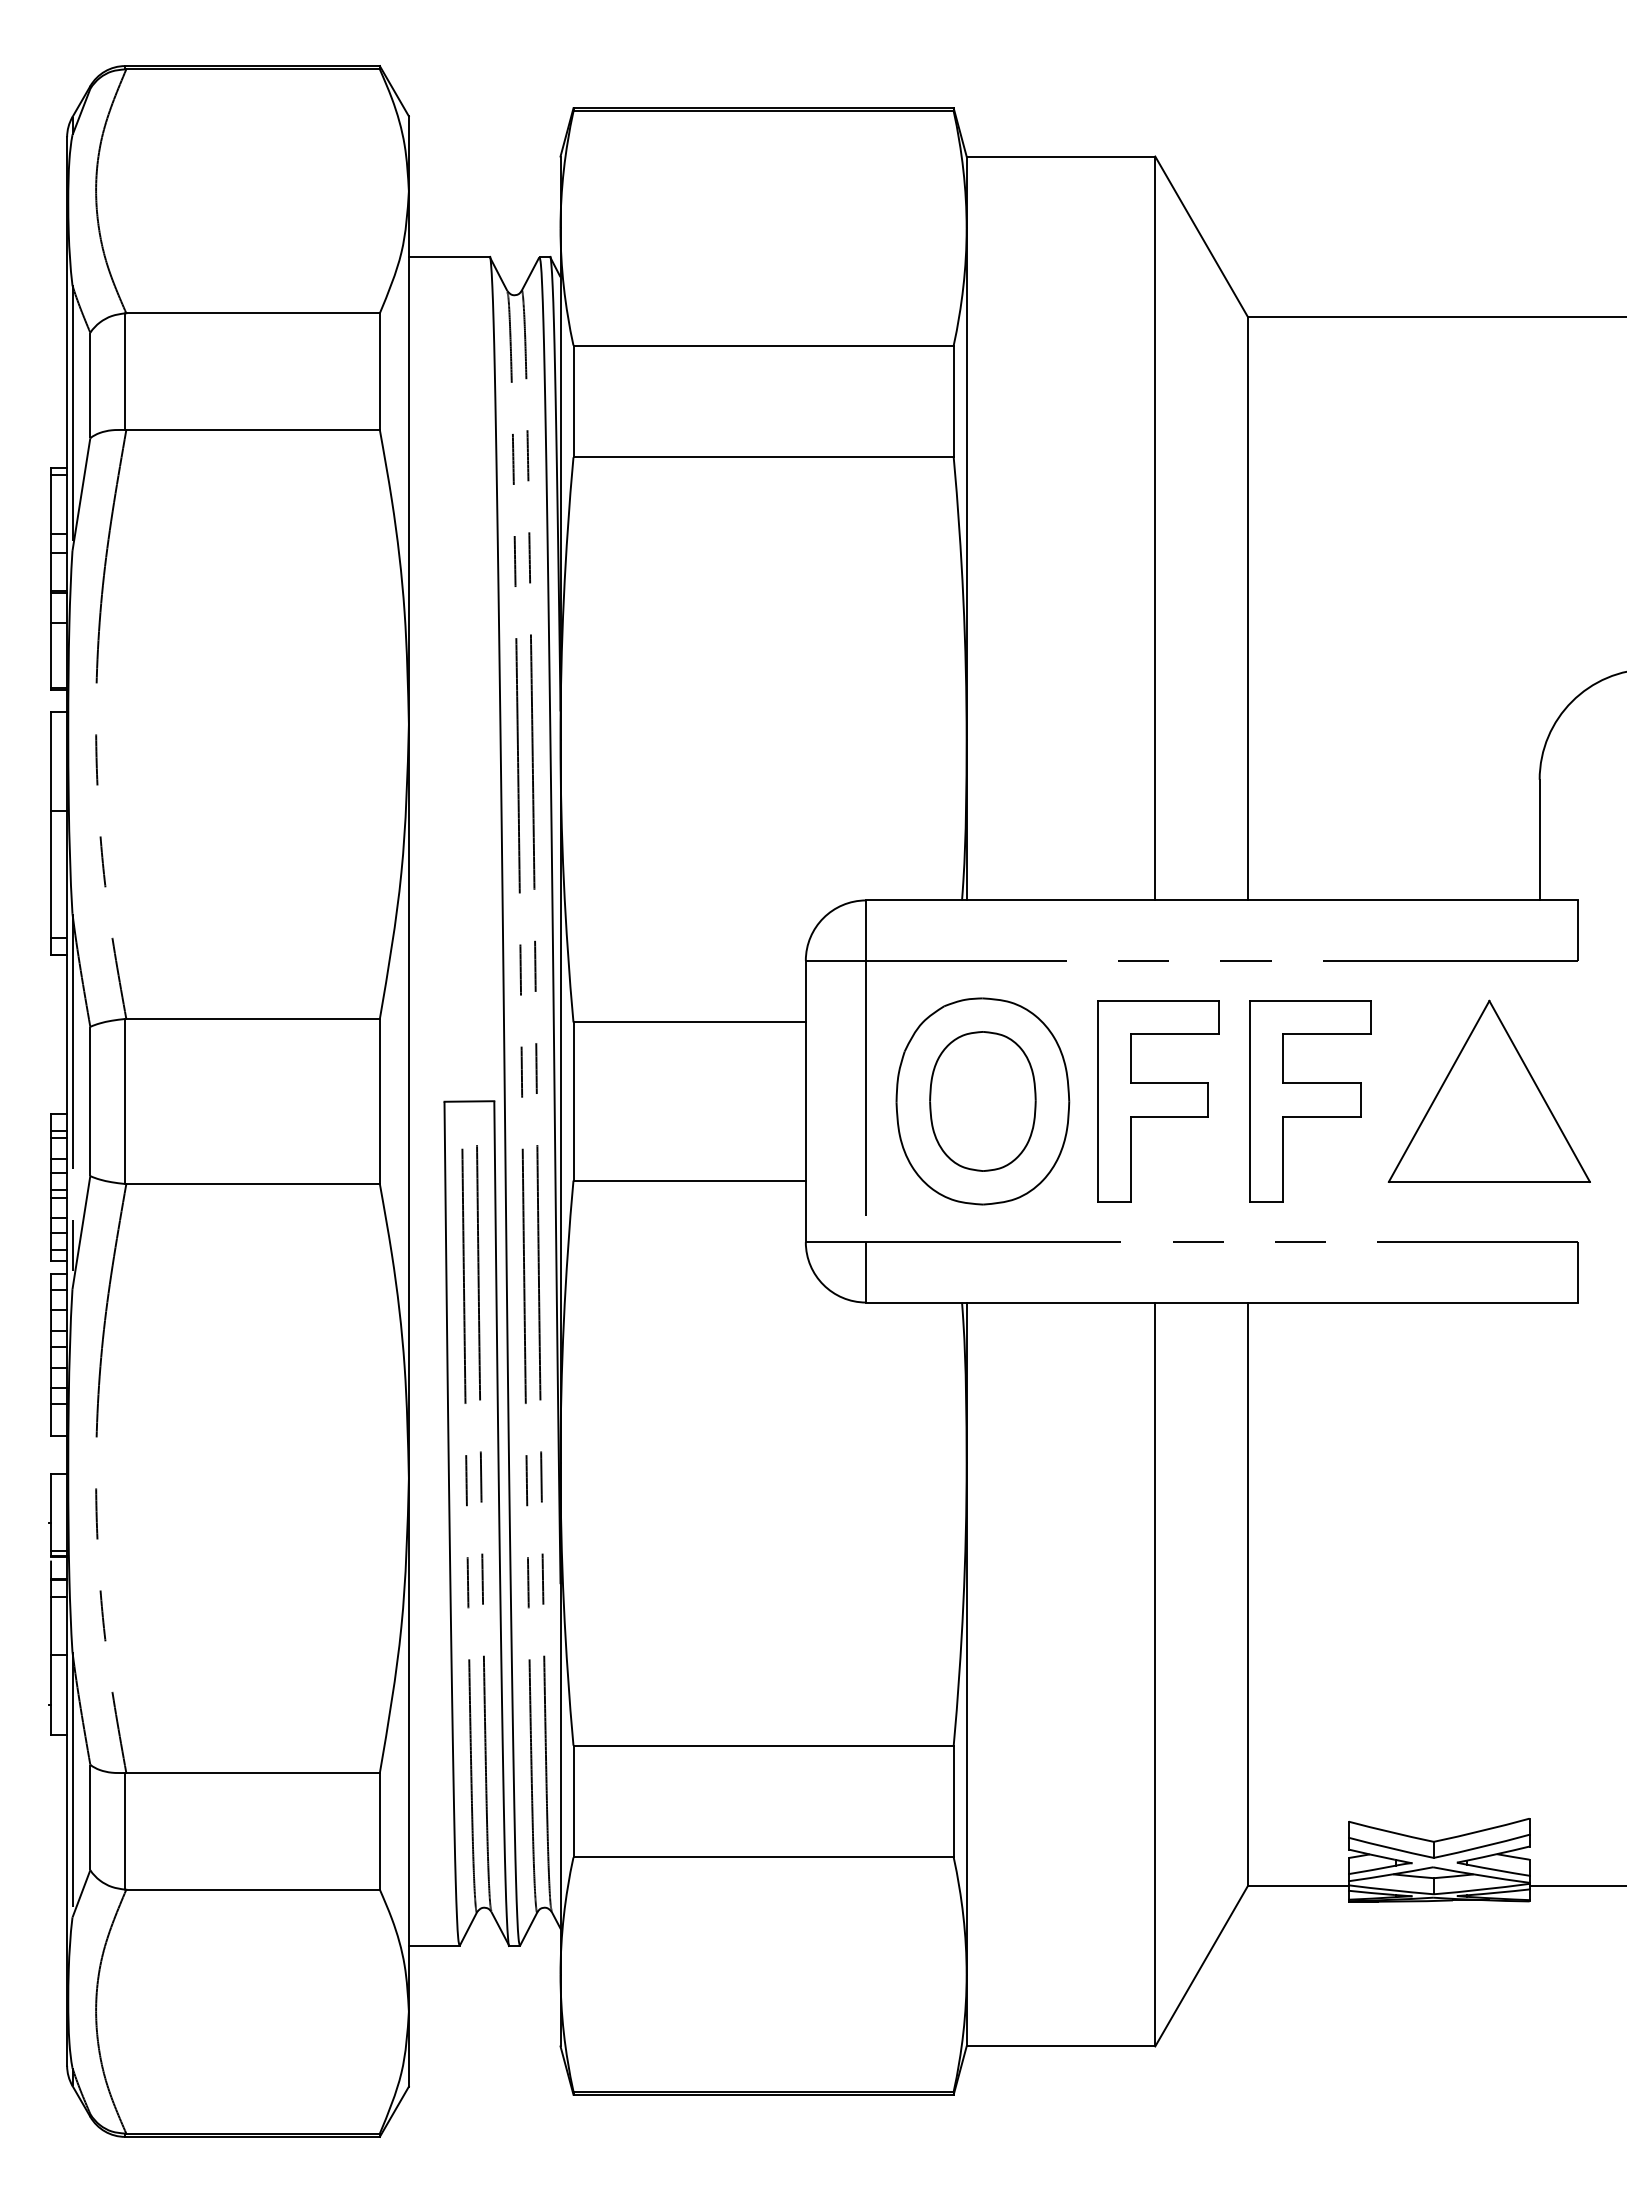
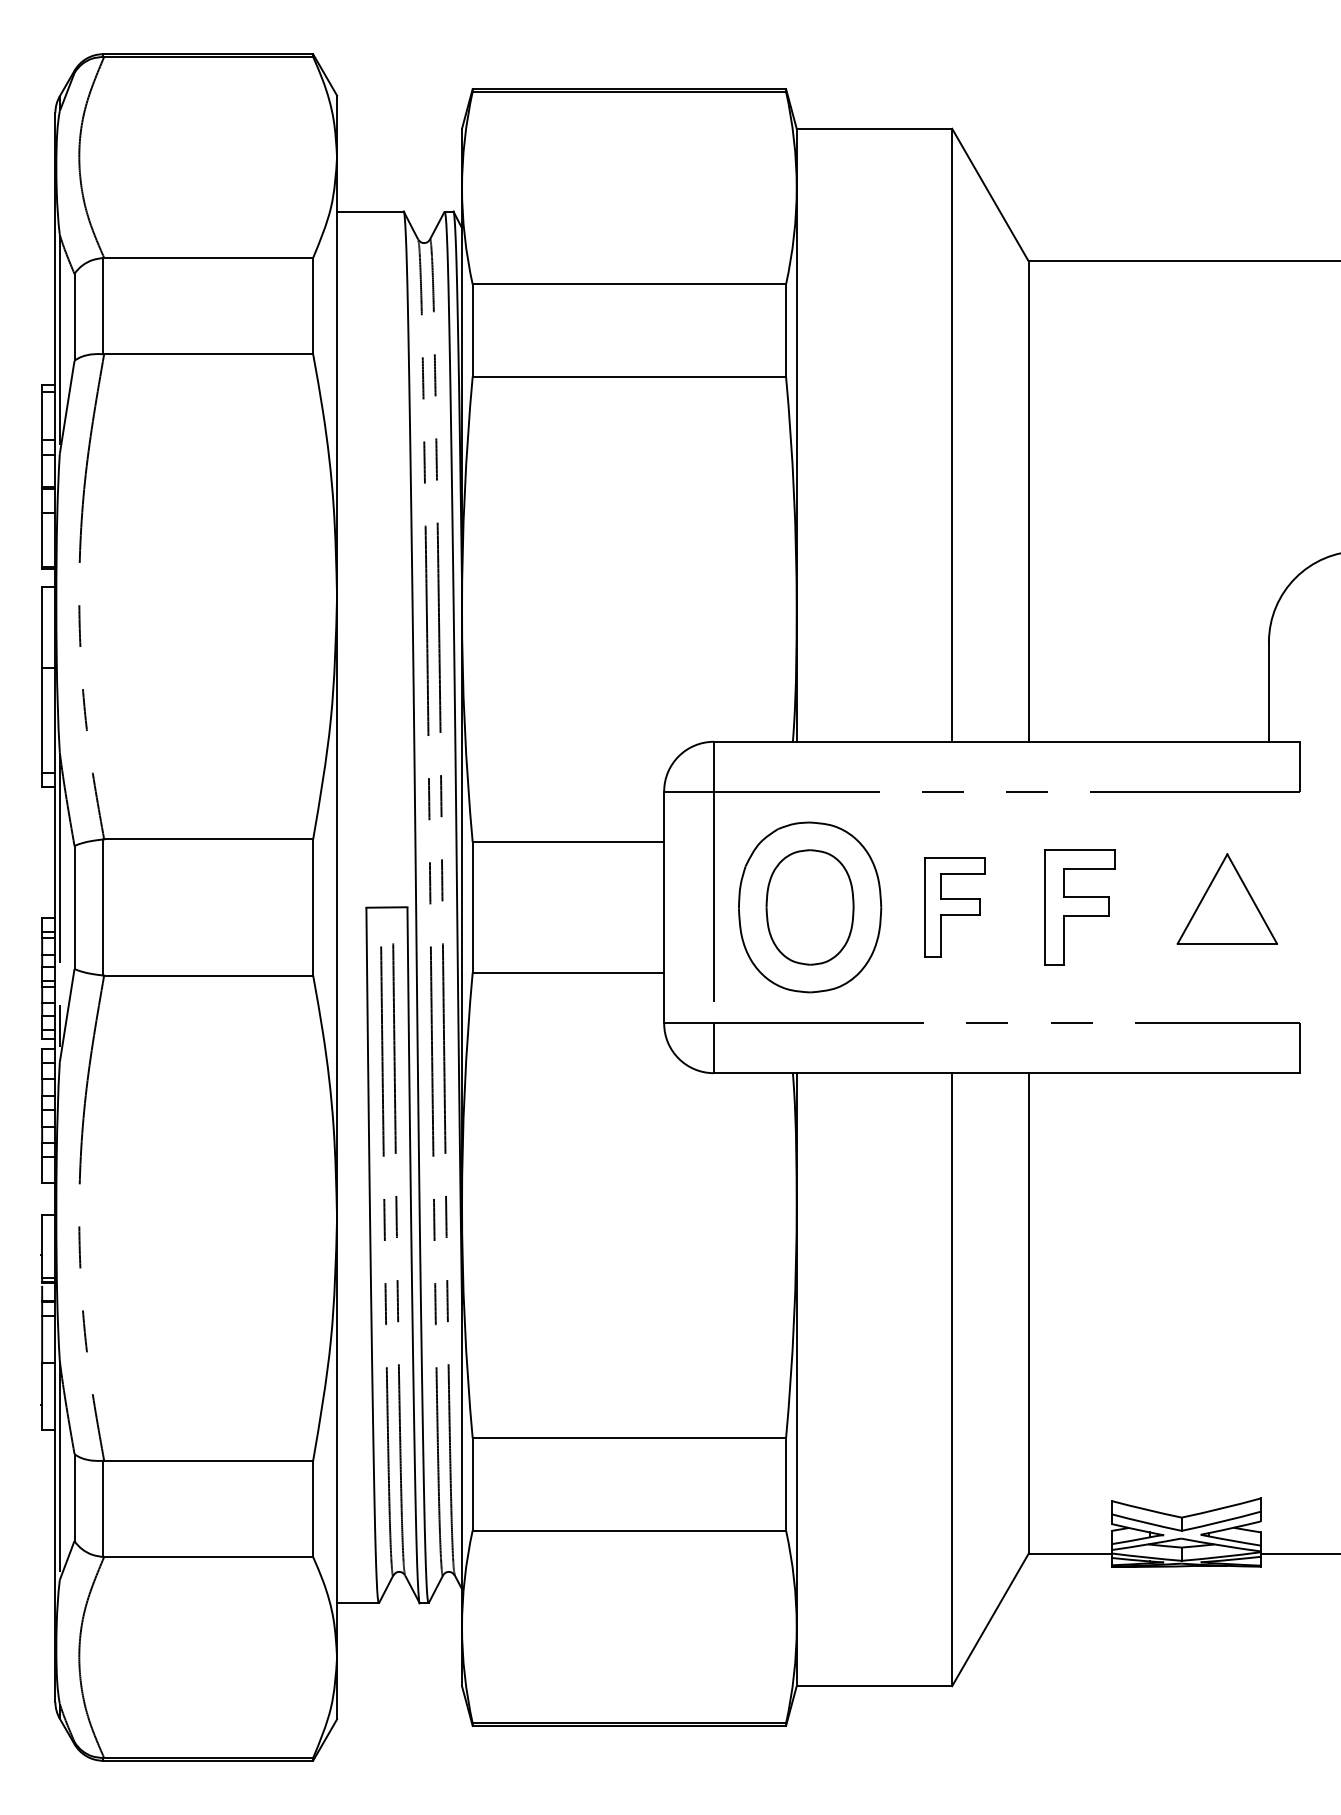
part: (1488, 1090) -> (1226, 898), size x0.6
part: (1158, 1101) -> (954, 907), size x0.6
part: (1310, 1101) -> (1080, 907), size x0.7

